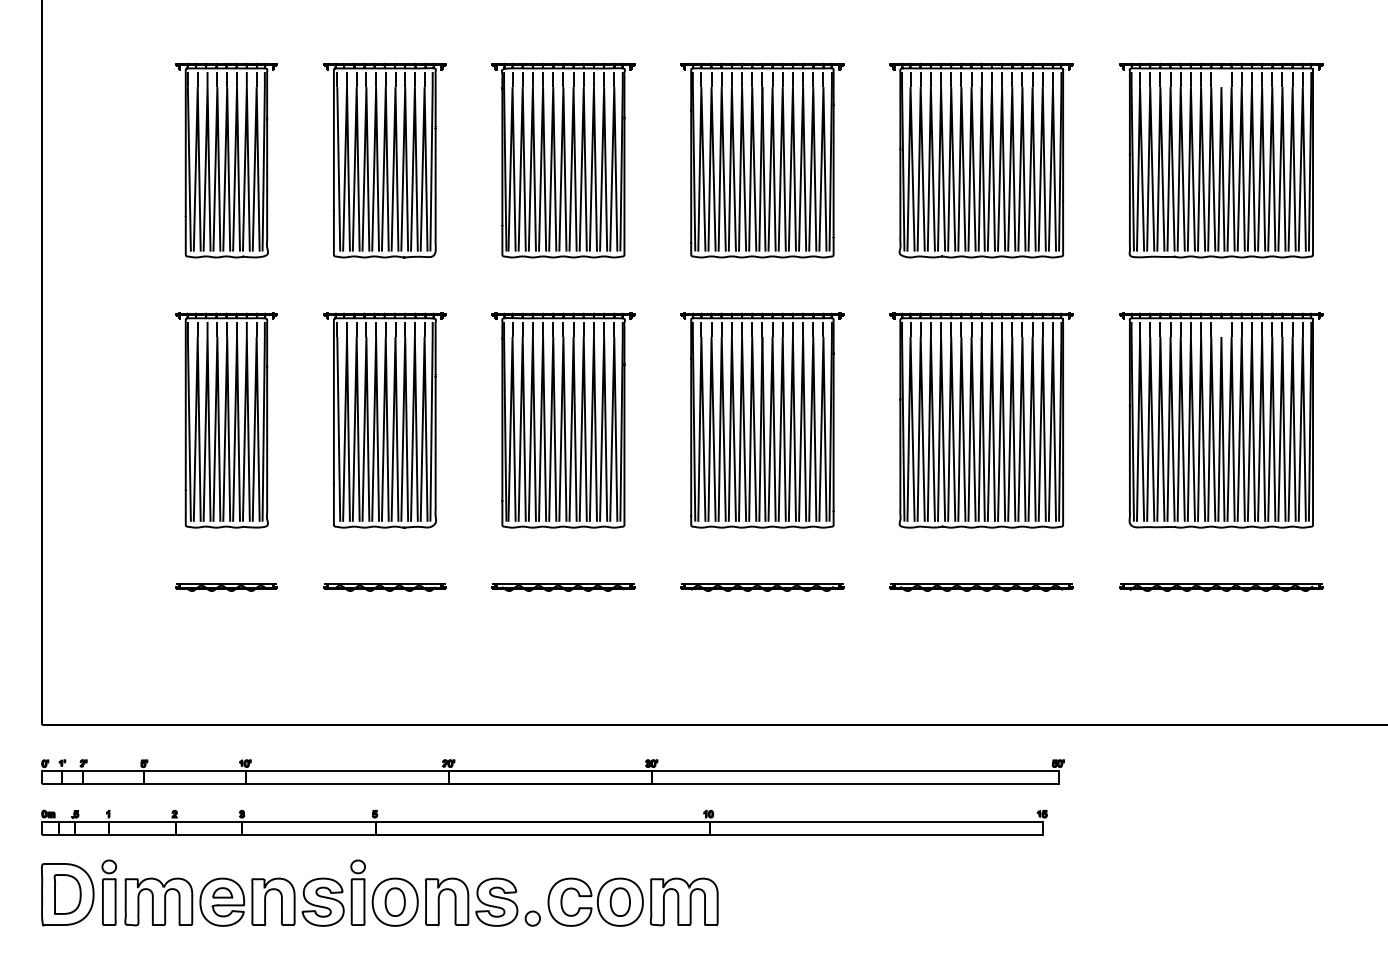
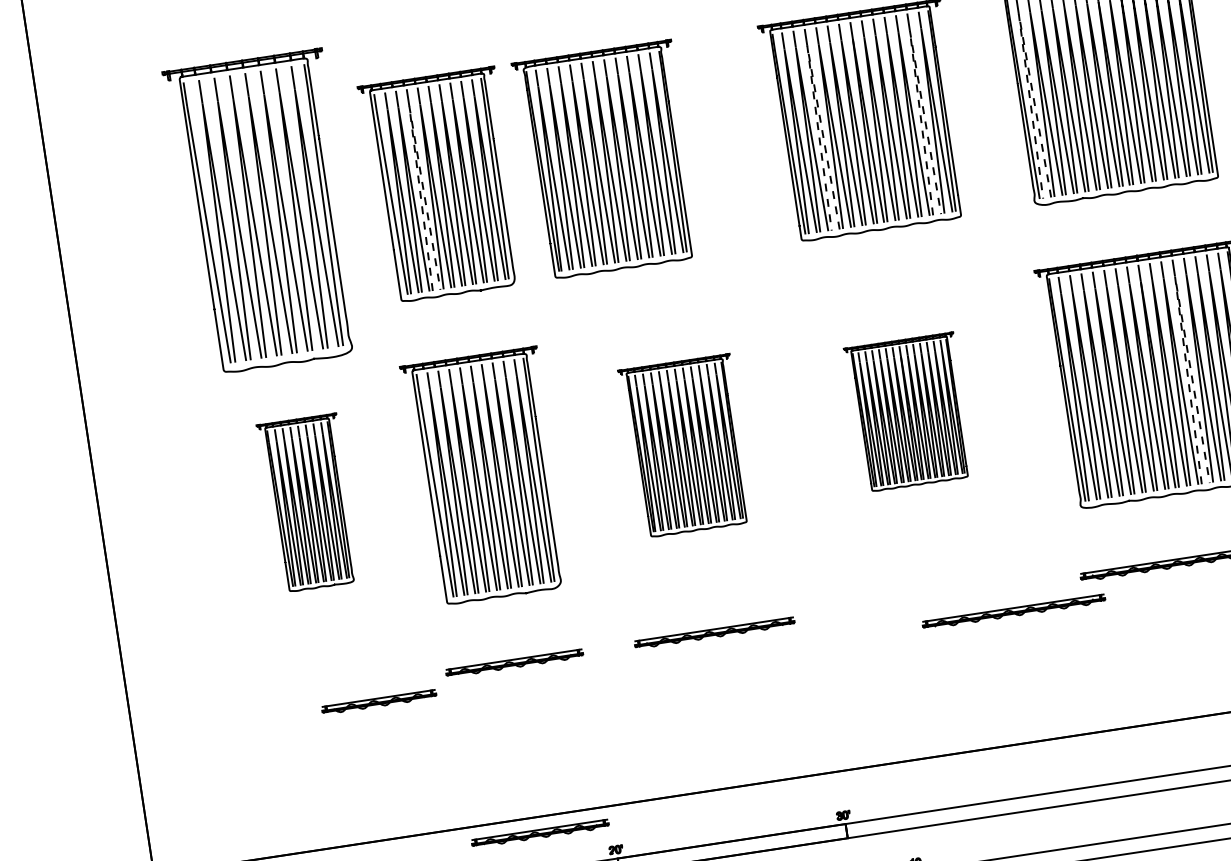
line: (366, 87) -> (409, 106), solid -> dashed
line: (721, 87) -> (807, 46), solid -> dashed
line: (813, 87) -> (910, 30), solid -> dashed
line: (910, 87) -> (1018, 14), solid -> dashed
part: (226, 160) -> (265, 211), size x1.4
part: (563, 160) -> (607, 160), moved
line: (1012, 336) -> (1175, 275), solid -> dashed
part: (226, 420) -> (309, 503), size x0.7
part: (563, 420) -> (686, 446), size x0.7
part: (762, 420) -> (909, 412), size x0.6
part: (226, 587) -> (379, 702), moved
part: (762, 587) -> (1014, 611), moved
part: (384, 739) -> (540, 833), added

